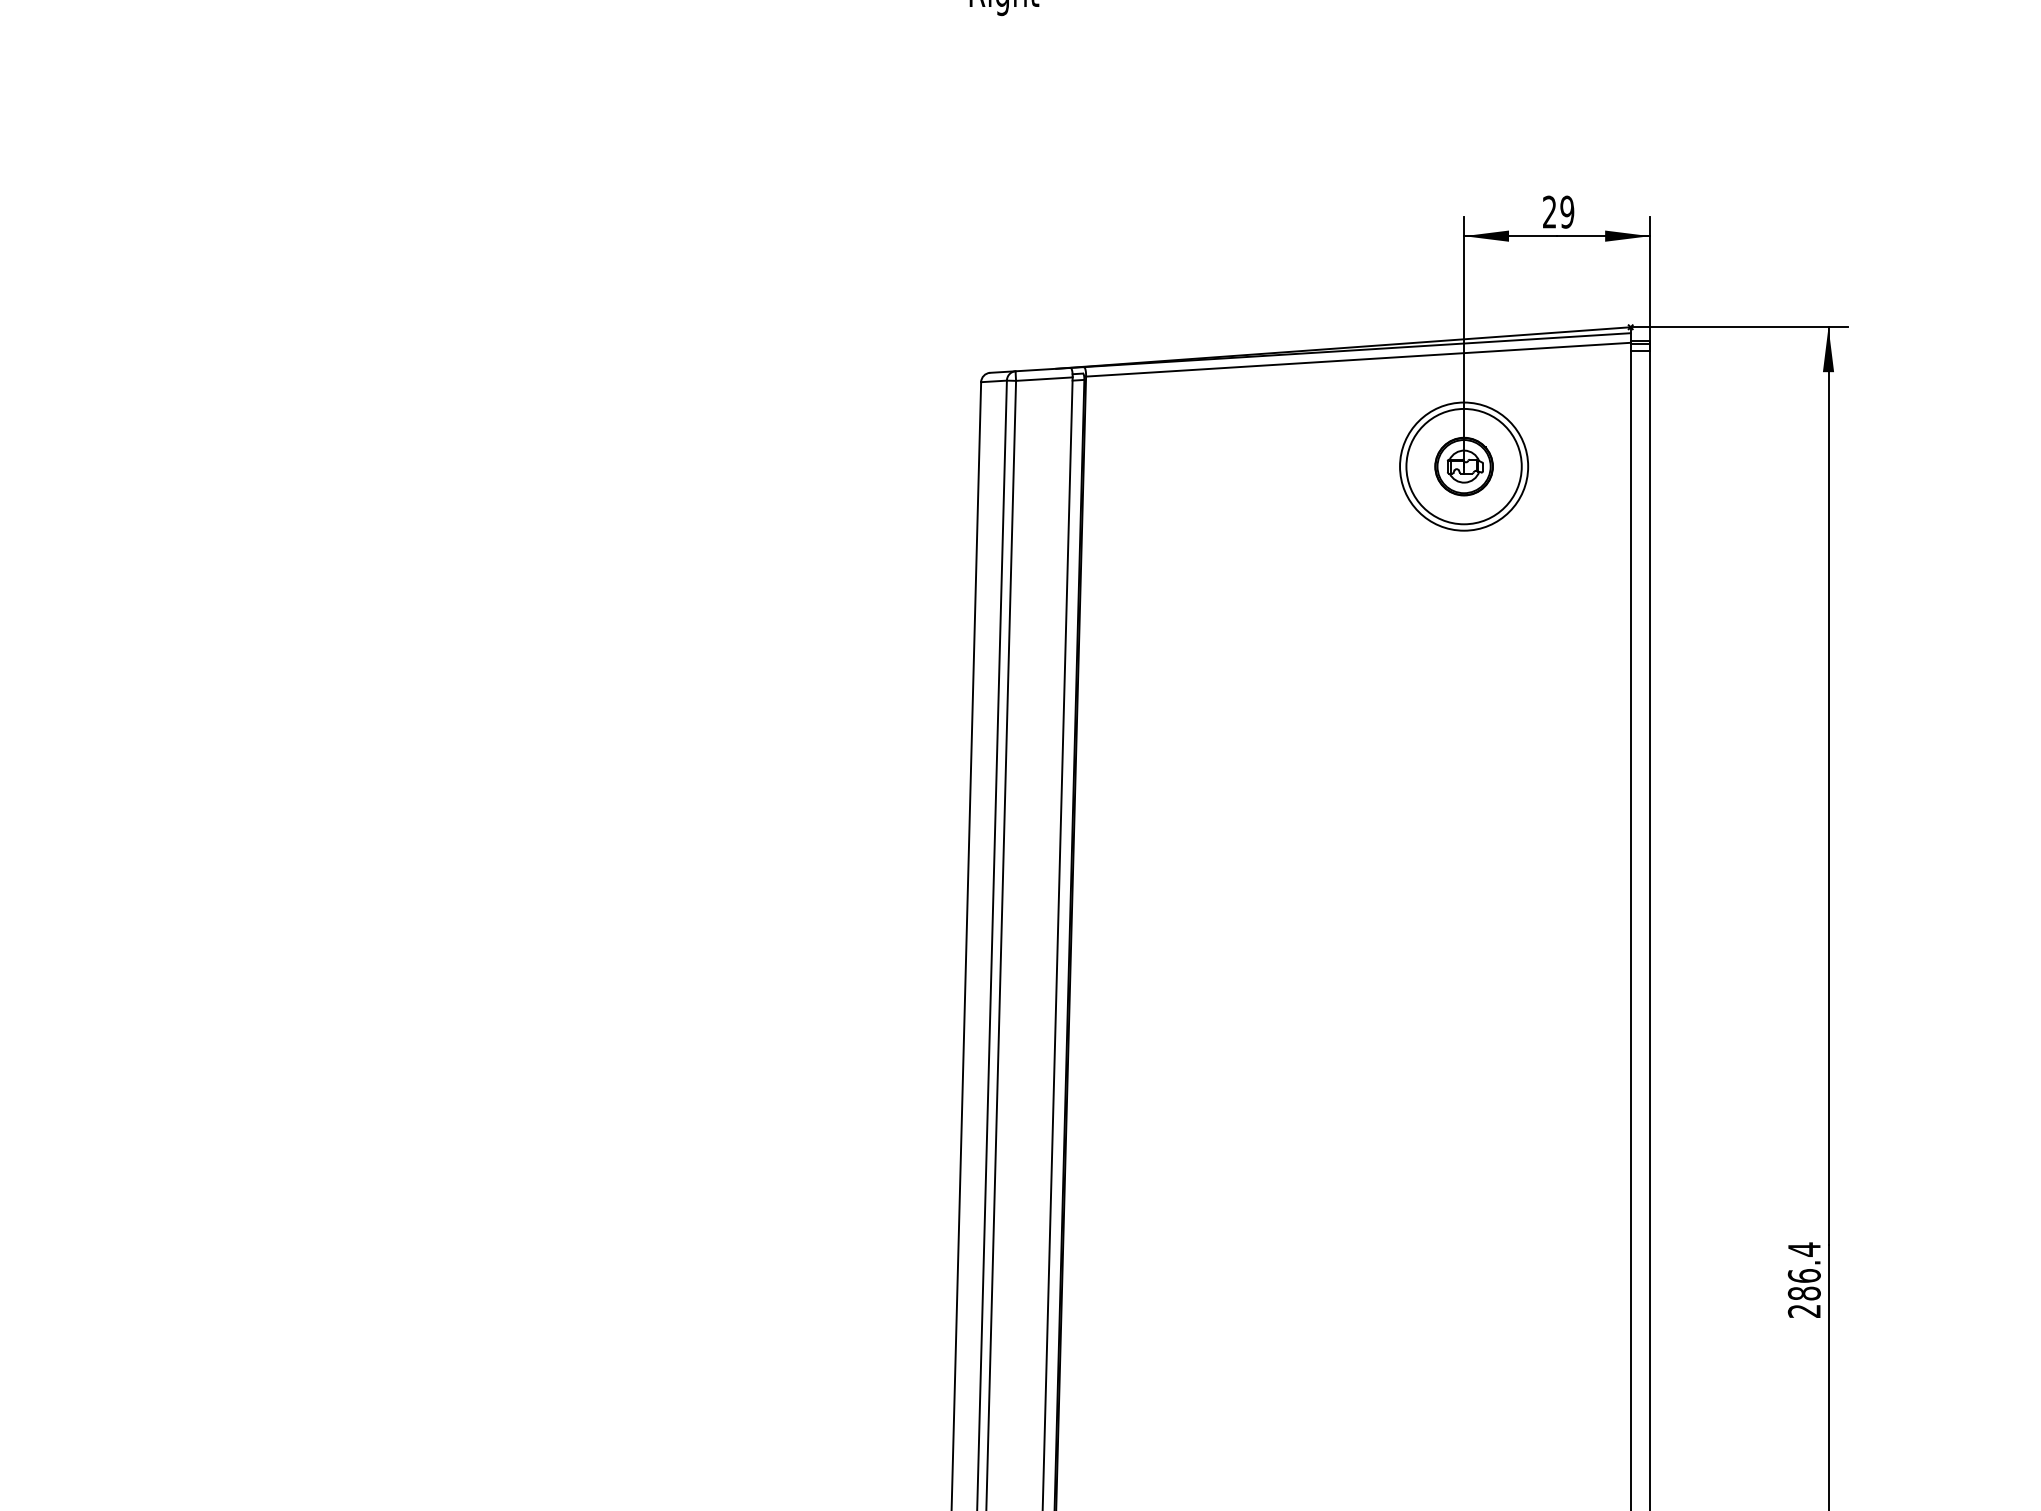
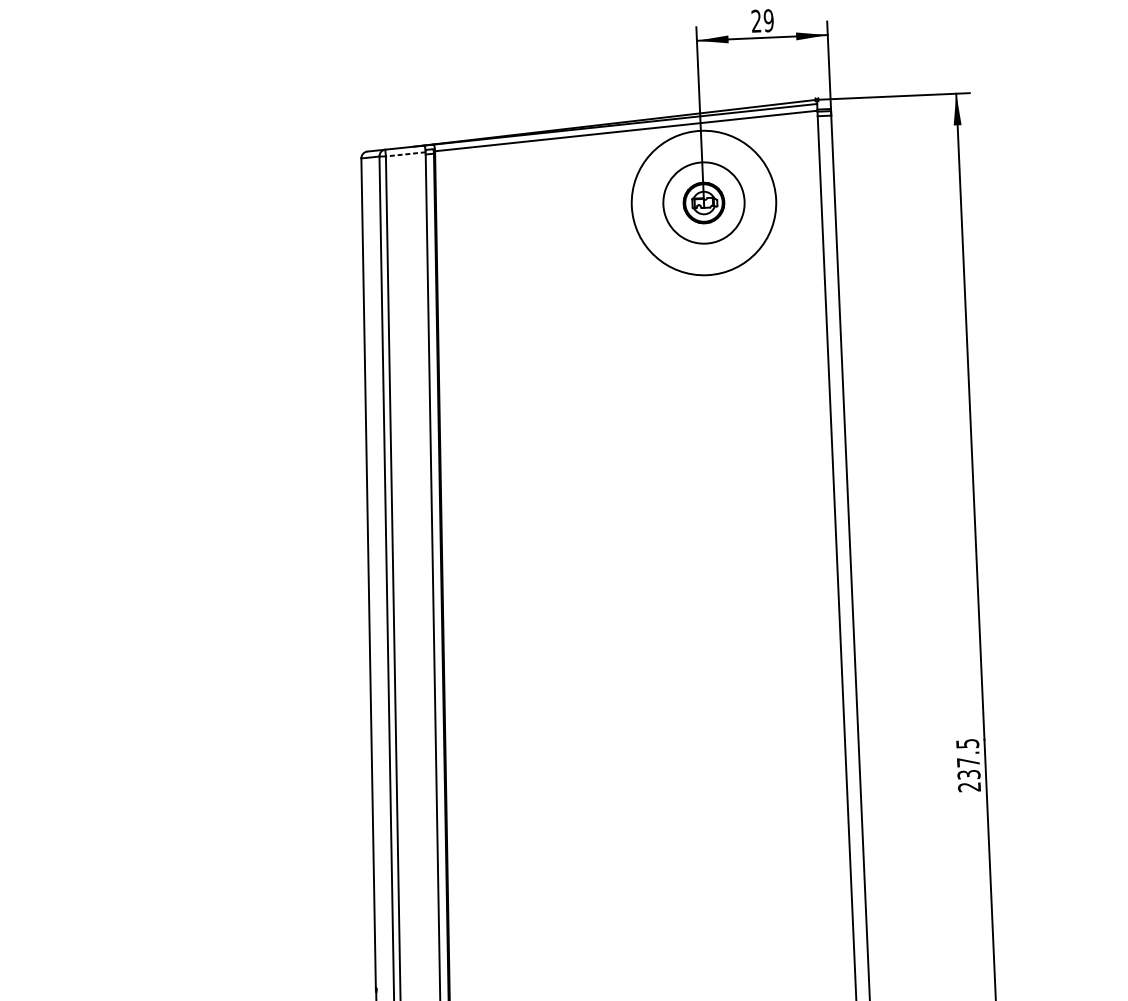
line: (1043, 379) -> (405, 154), solid -> dashed
circle: (1464, 466) -> (704, 202), size x1.6
text: (1803, 1271) -> (967, 759), 286.4 -> 237.5

